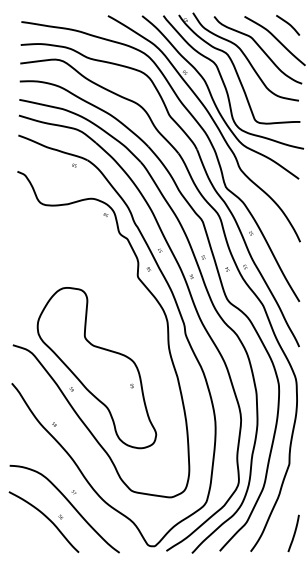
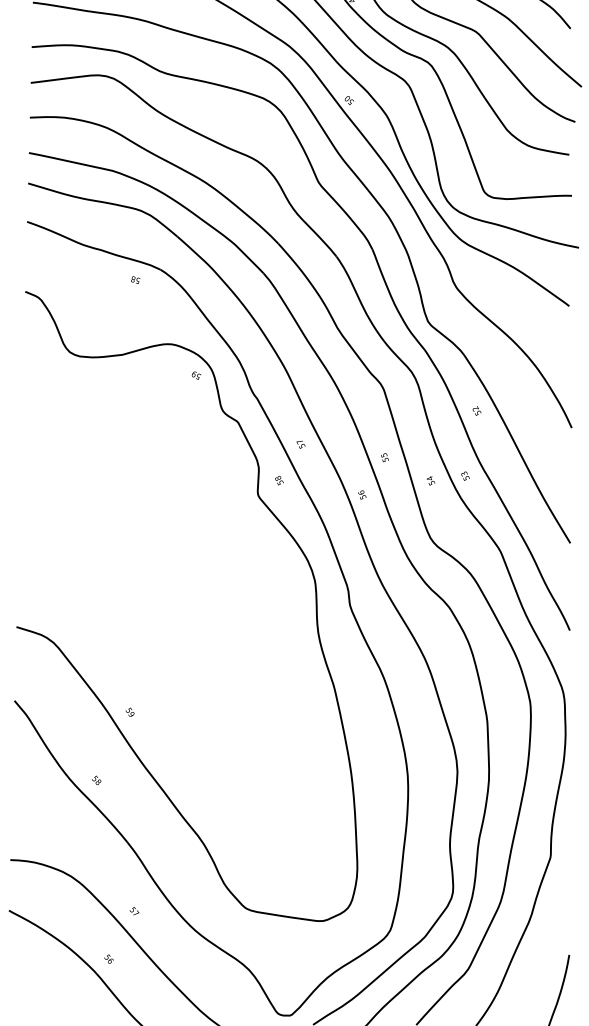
part: (96, 368) -> (178, 672), removed

